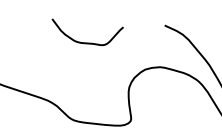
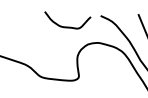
curve: (87, 41) -> (67, 26), moved

